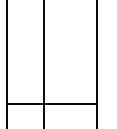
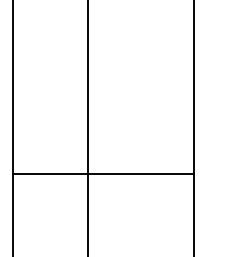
line: (51, 104) -> (102, 174), moved

